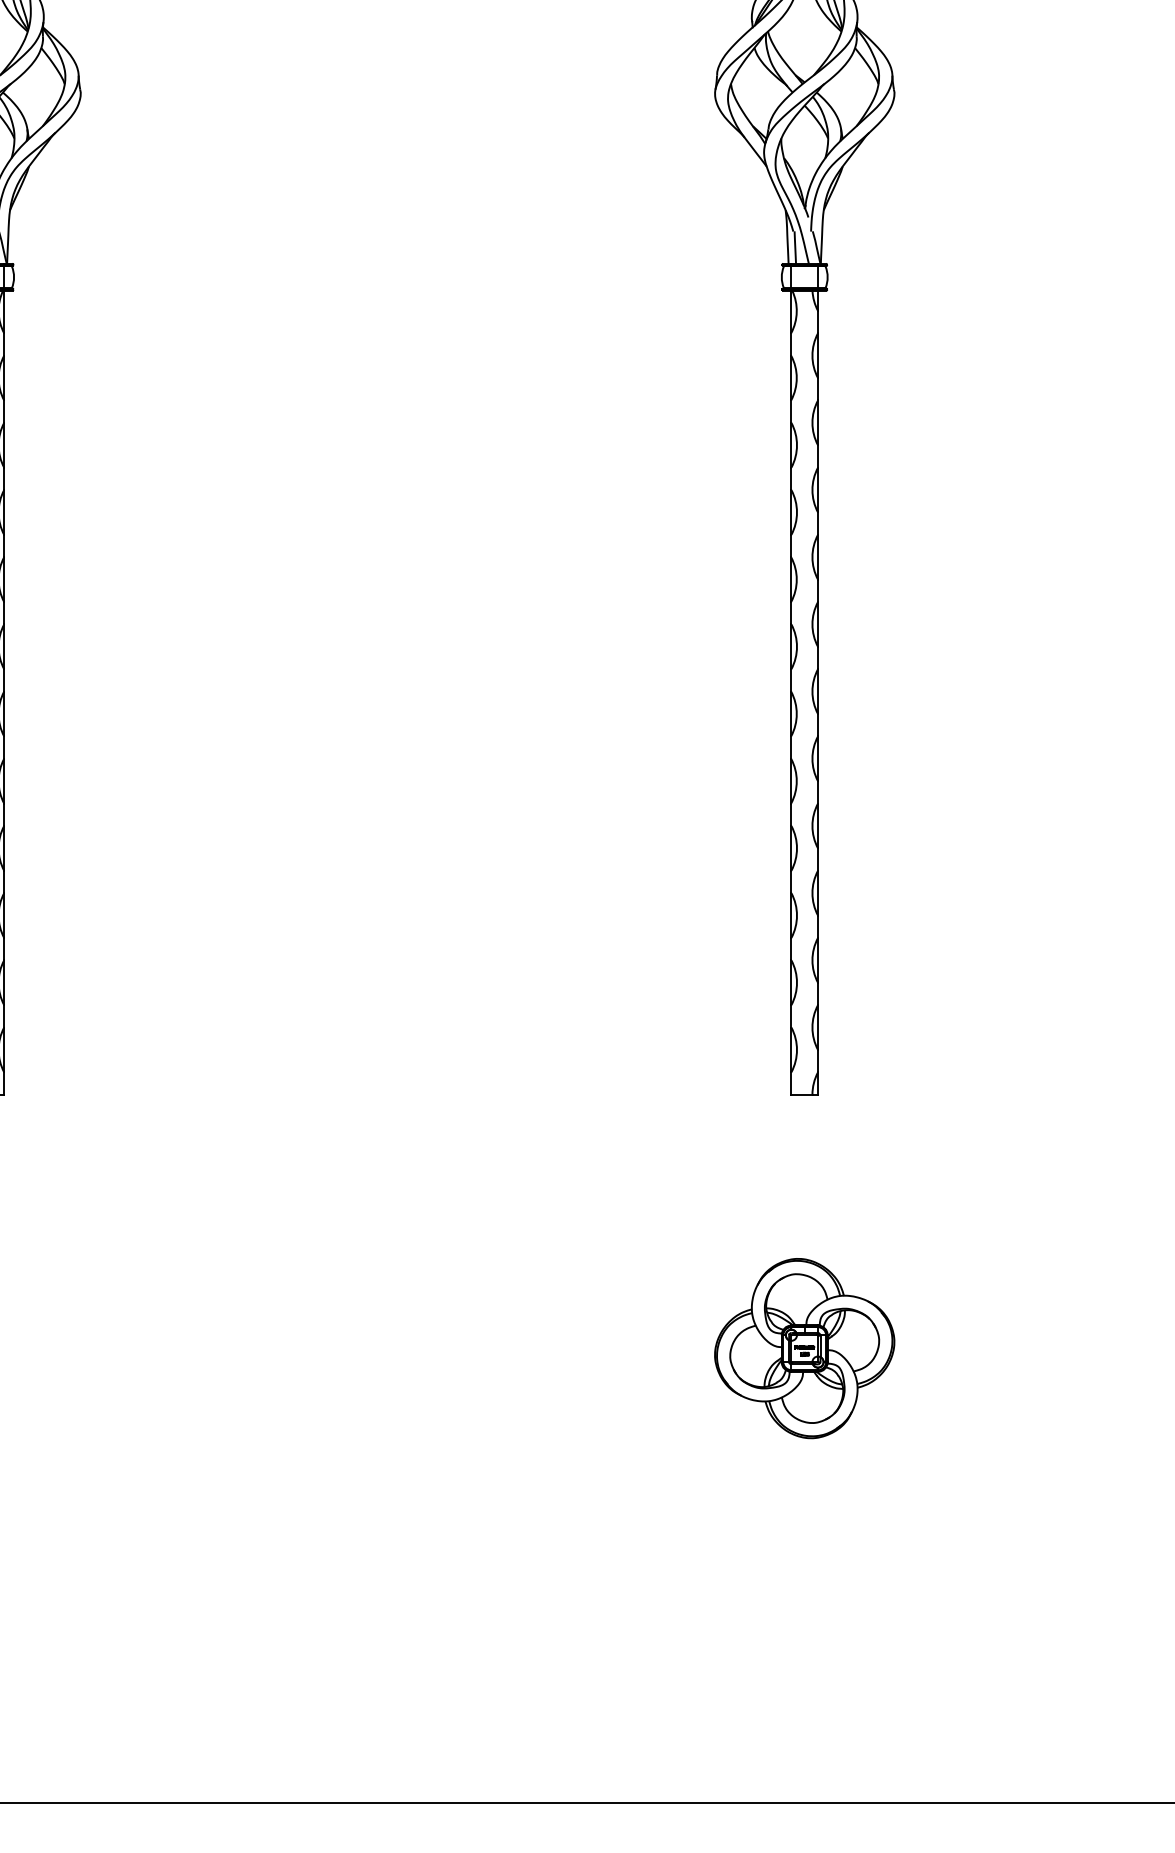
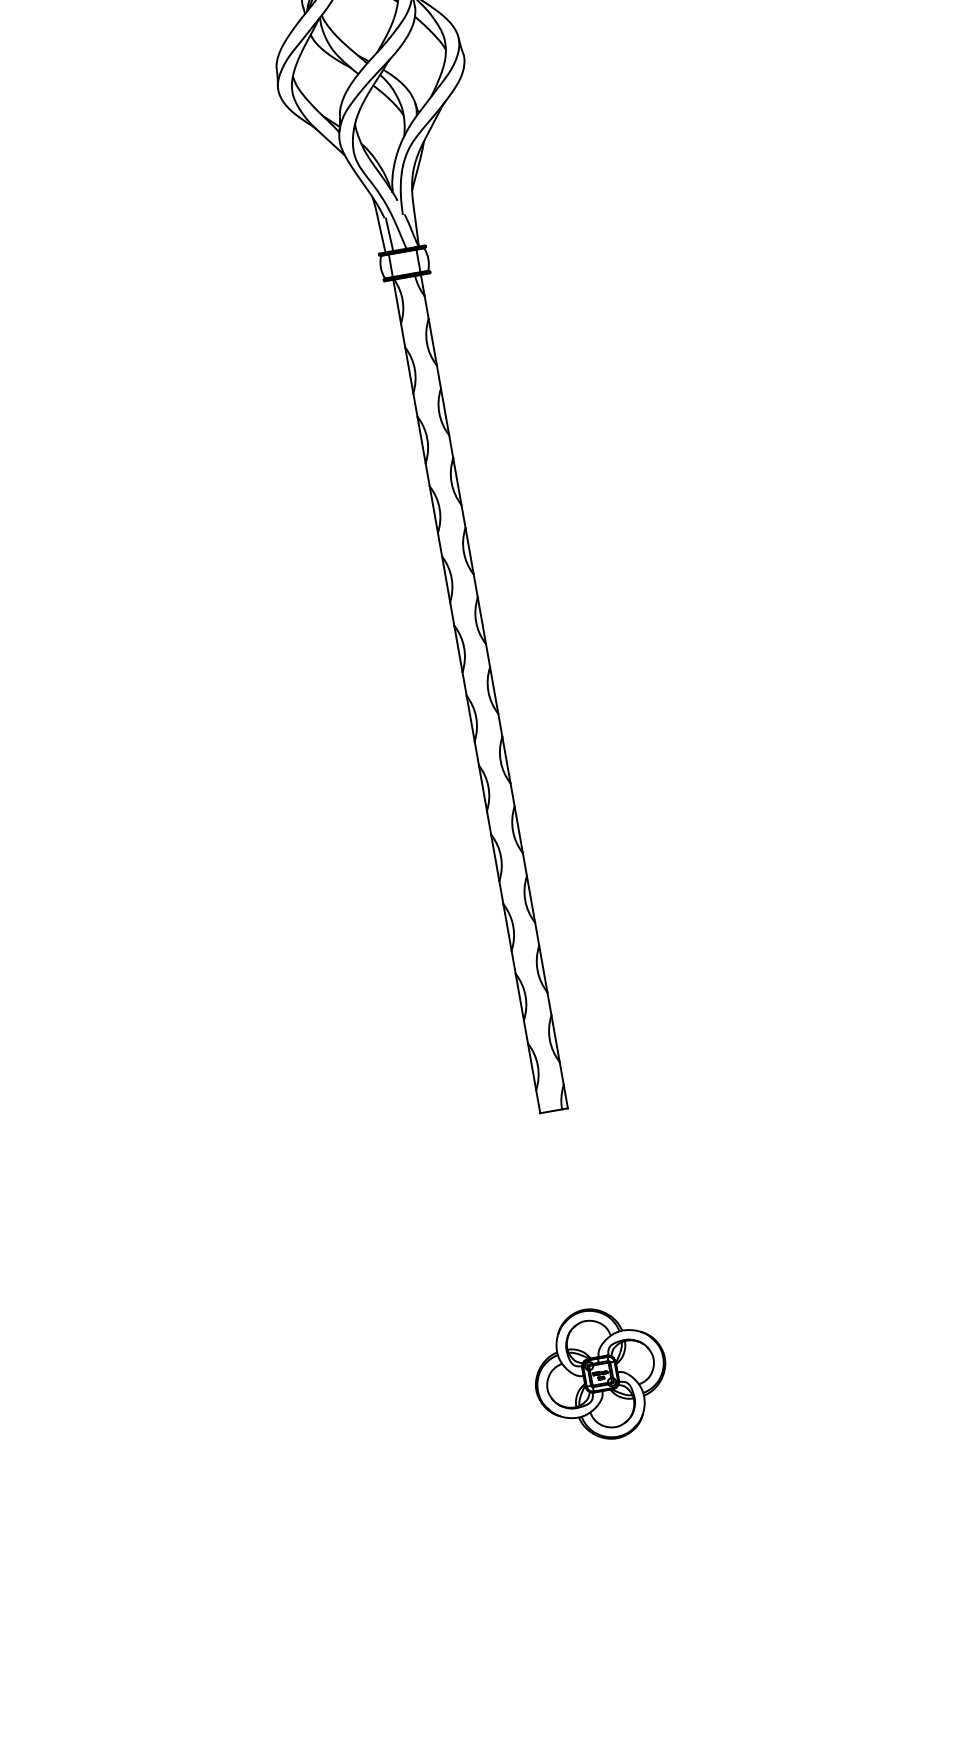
part: (804, 1348) -> (600, 1373), size x0.7

